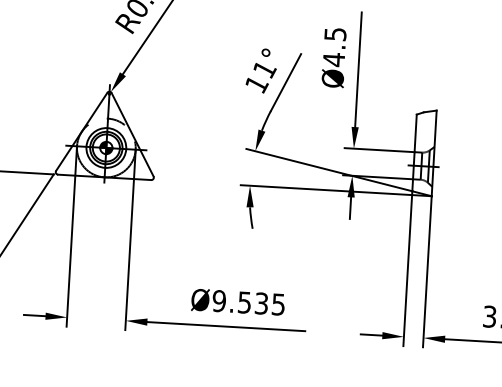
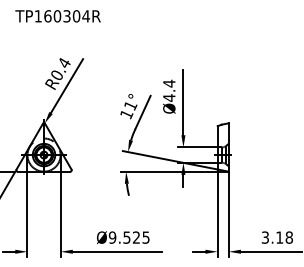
text: (335, 34) -> (169, 83), Ø4.5 -> Ø4.4
text: (261, 303) -> (136, 237), Ø9.535 -> Ø9.525

